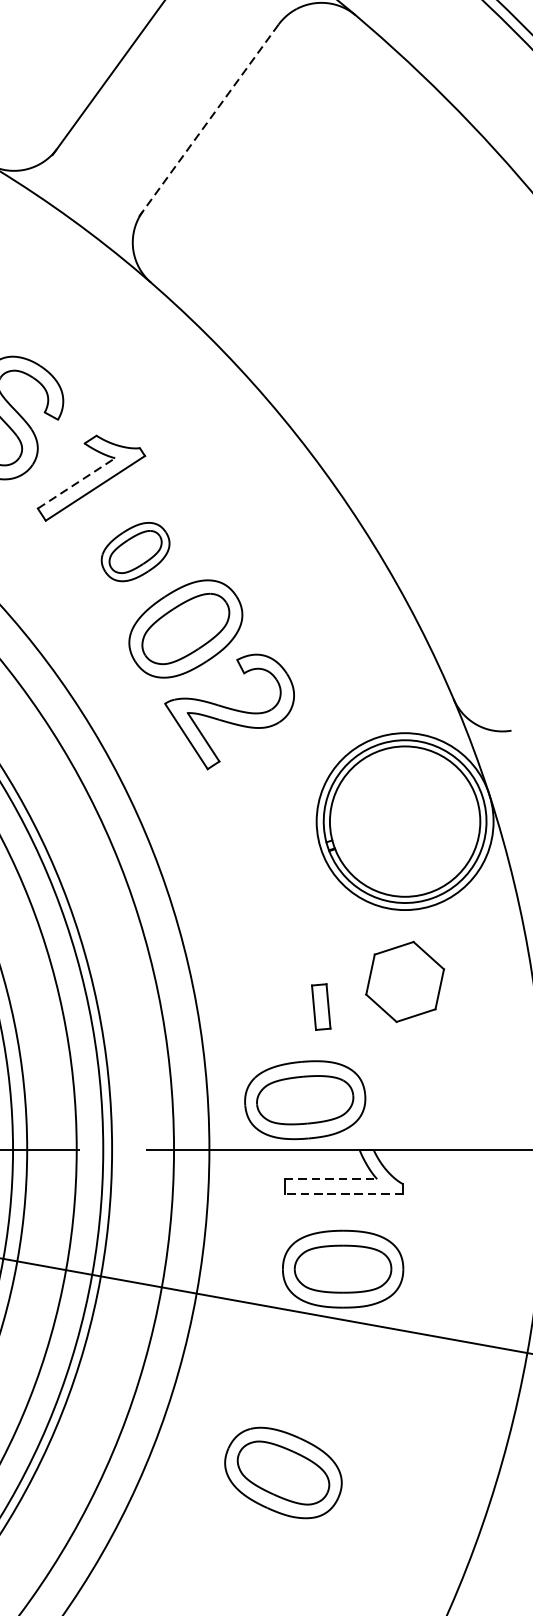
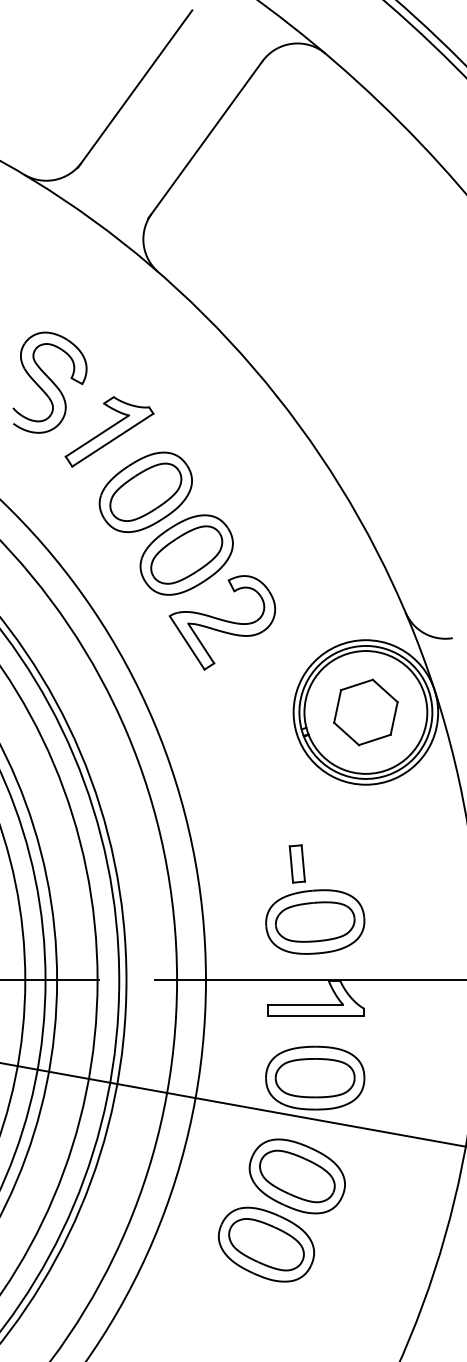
line: (207, 121) -> (204, 140), dashed -> solid
line: (76, 483) -> (97, 436), dashed -> solid
part: (135, 551) -> (145, 491), size x1.67
part: (404, 982) -> (365, 712), moved
part: (305, 1099) -> (315, 921), moved
line: (331, 1179) -> (305, 1004), dashed -> solid
line: (343, 1193) -> (315, 1016), dashed -> solid
part: (320, 1389) -> (296, 1176), added

